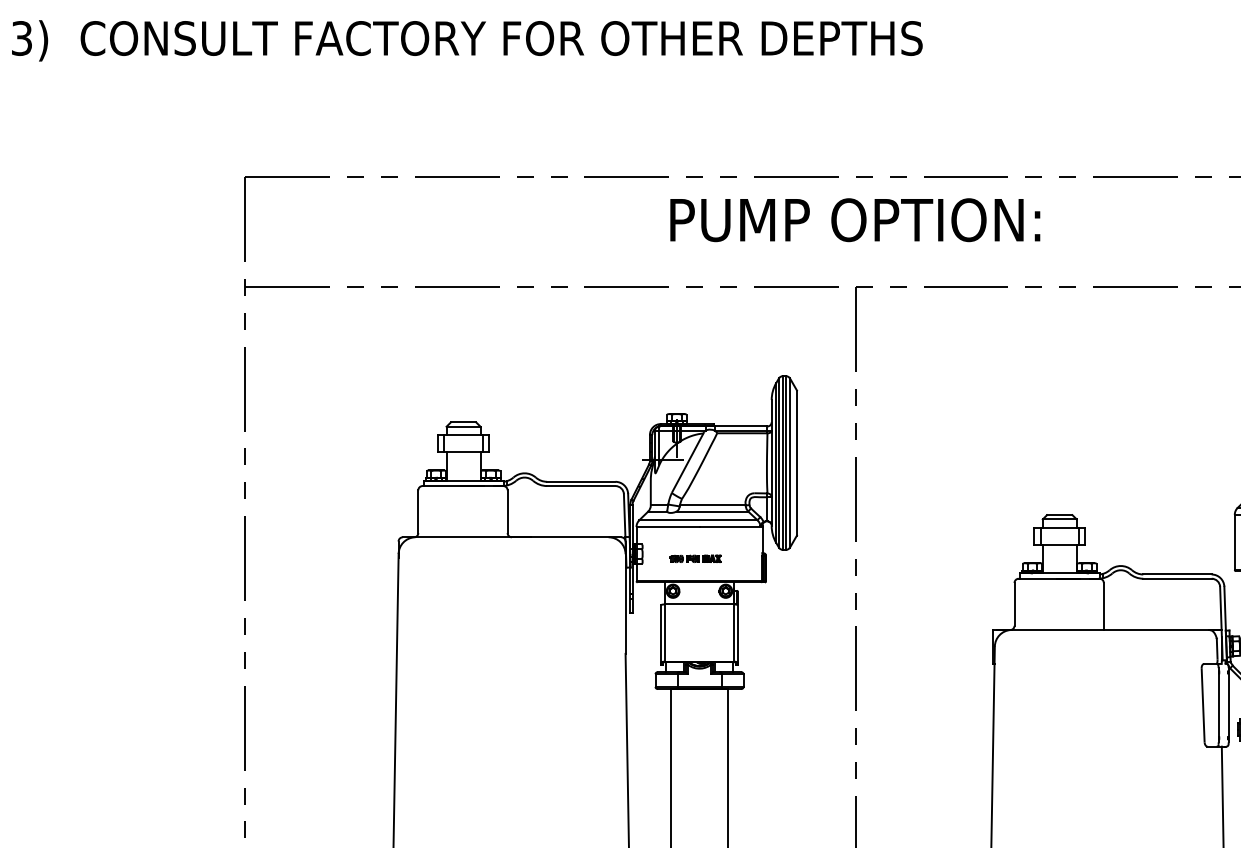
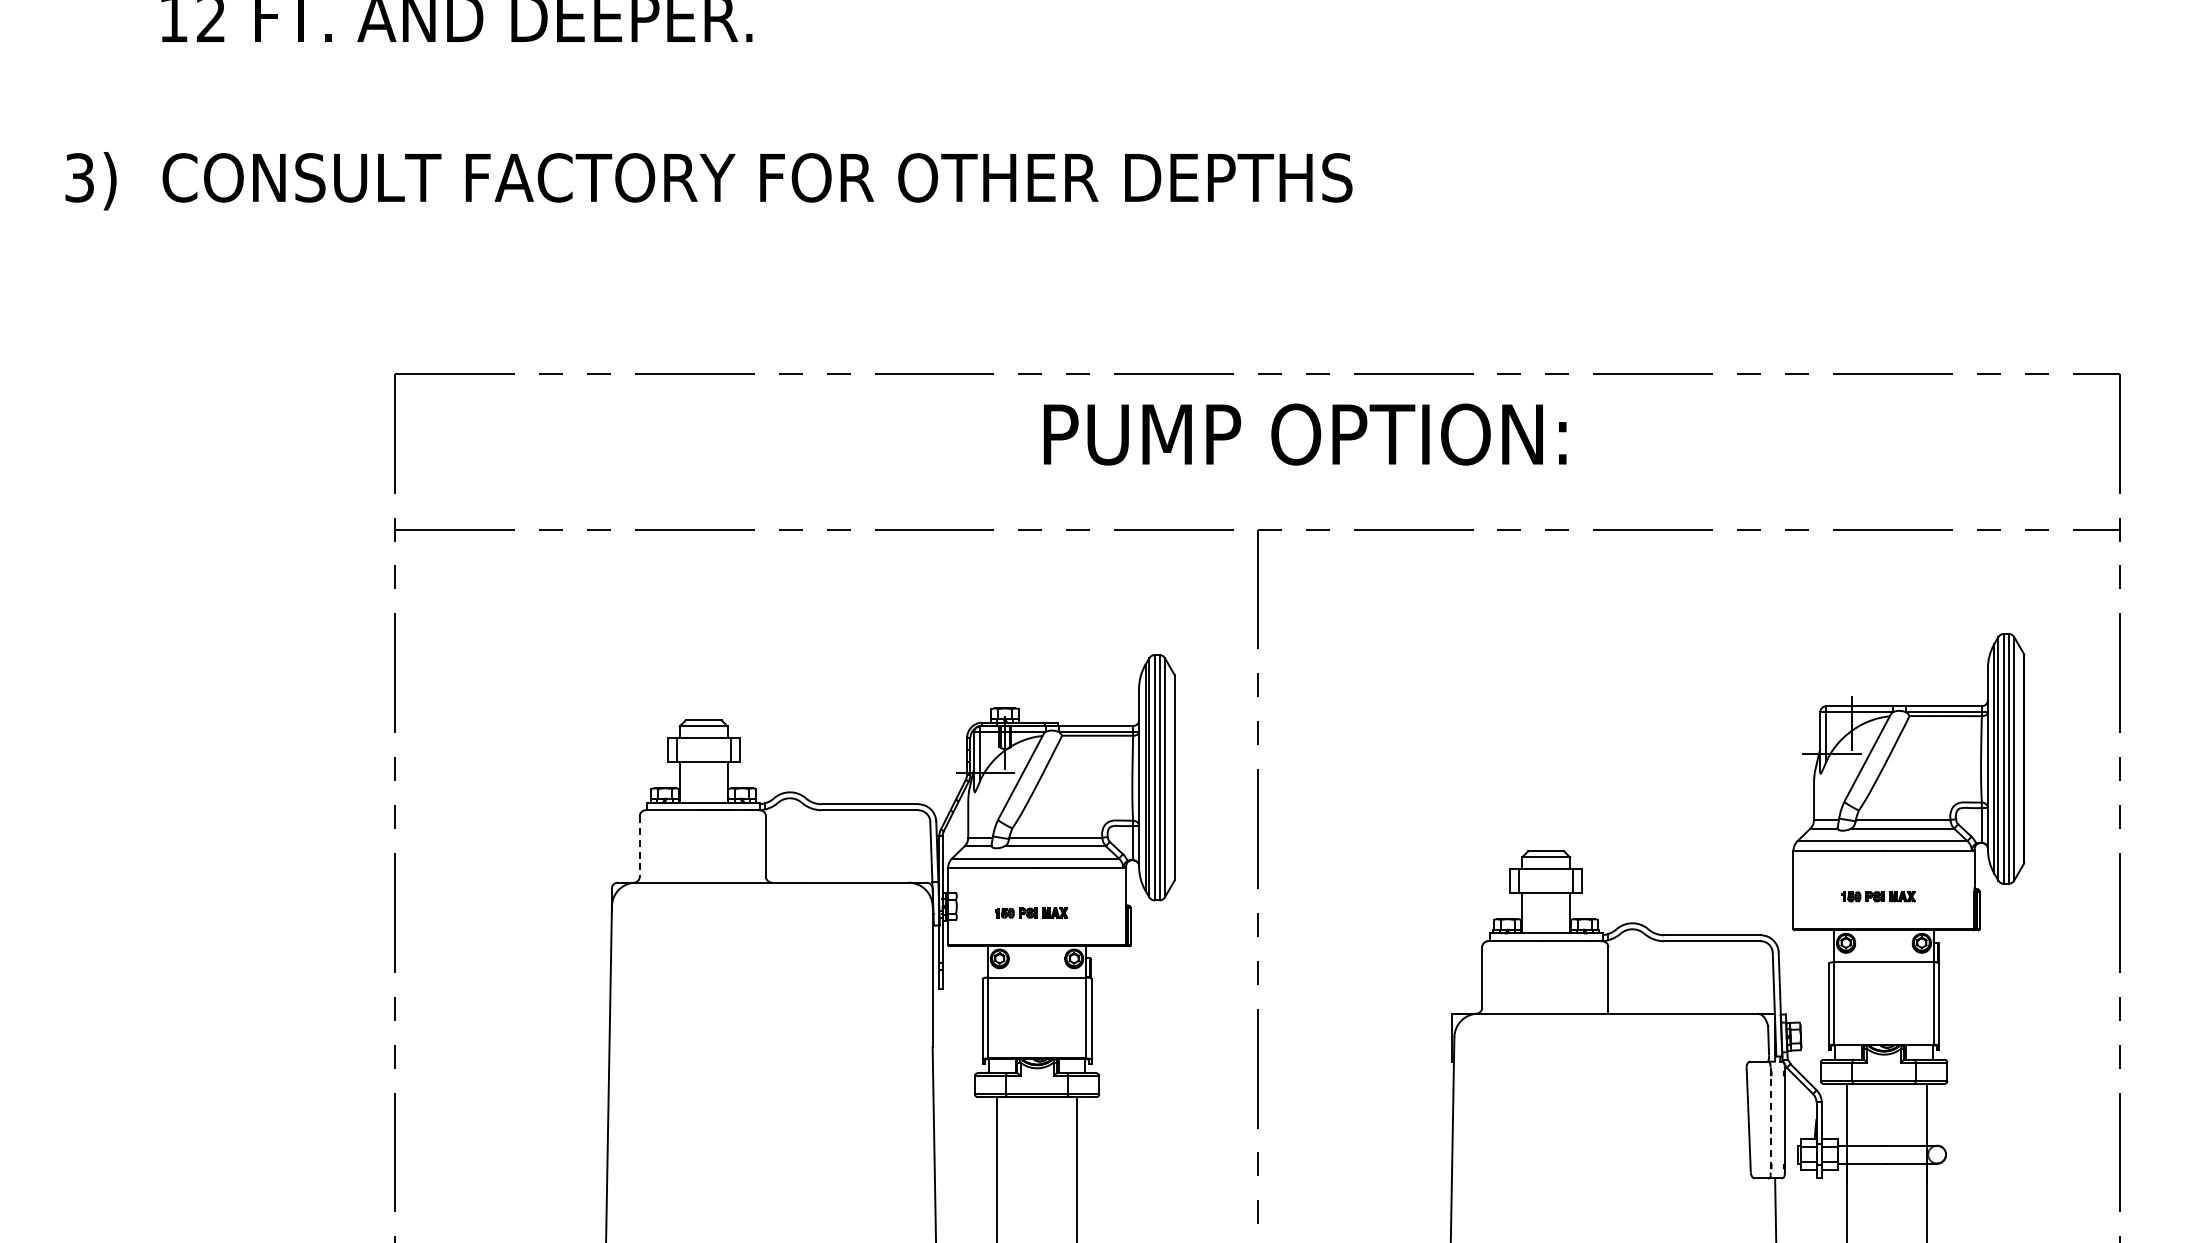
text: (855, 220) -> (1305, 434), moved
line: (418, 512) -> (639, 847), solid -> dashed
line: (1218, 705) -> (1770, 1120), solid -> dashed

